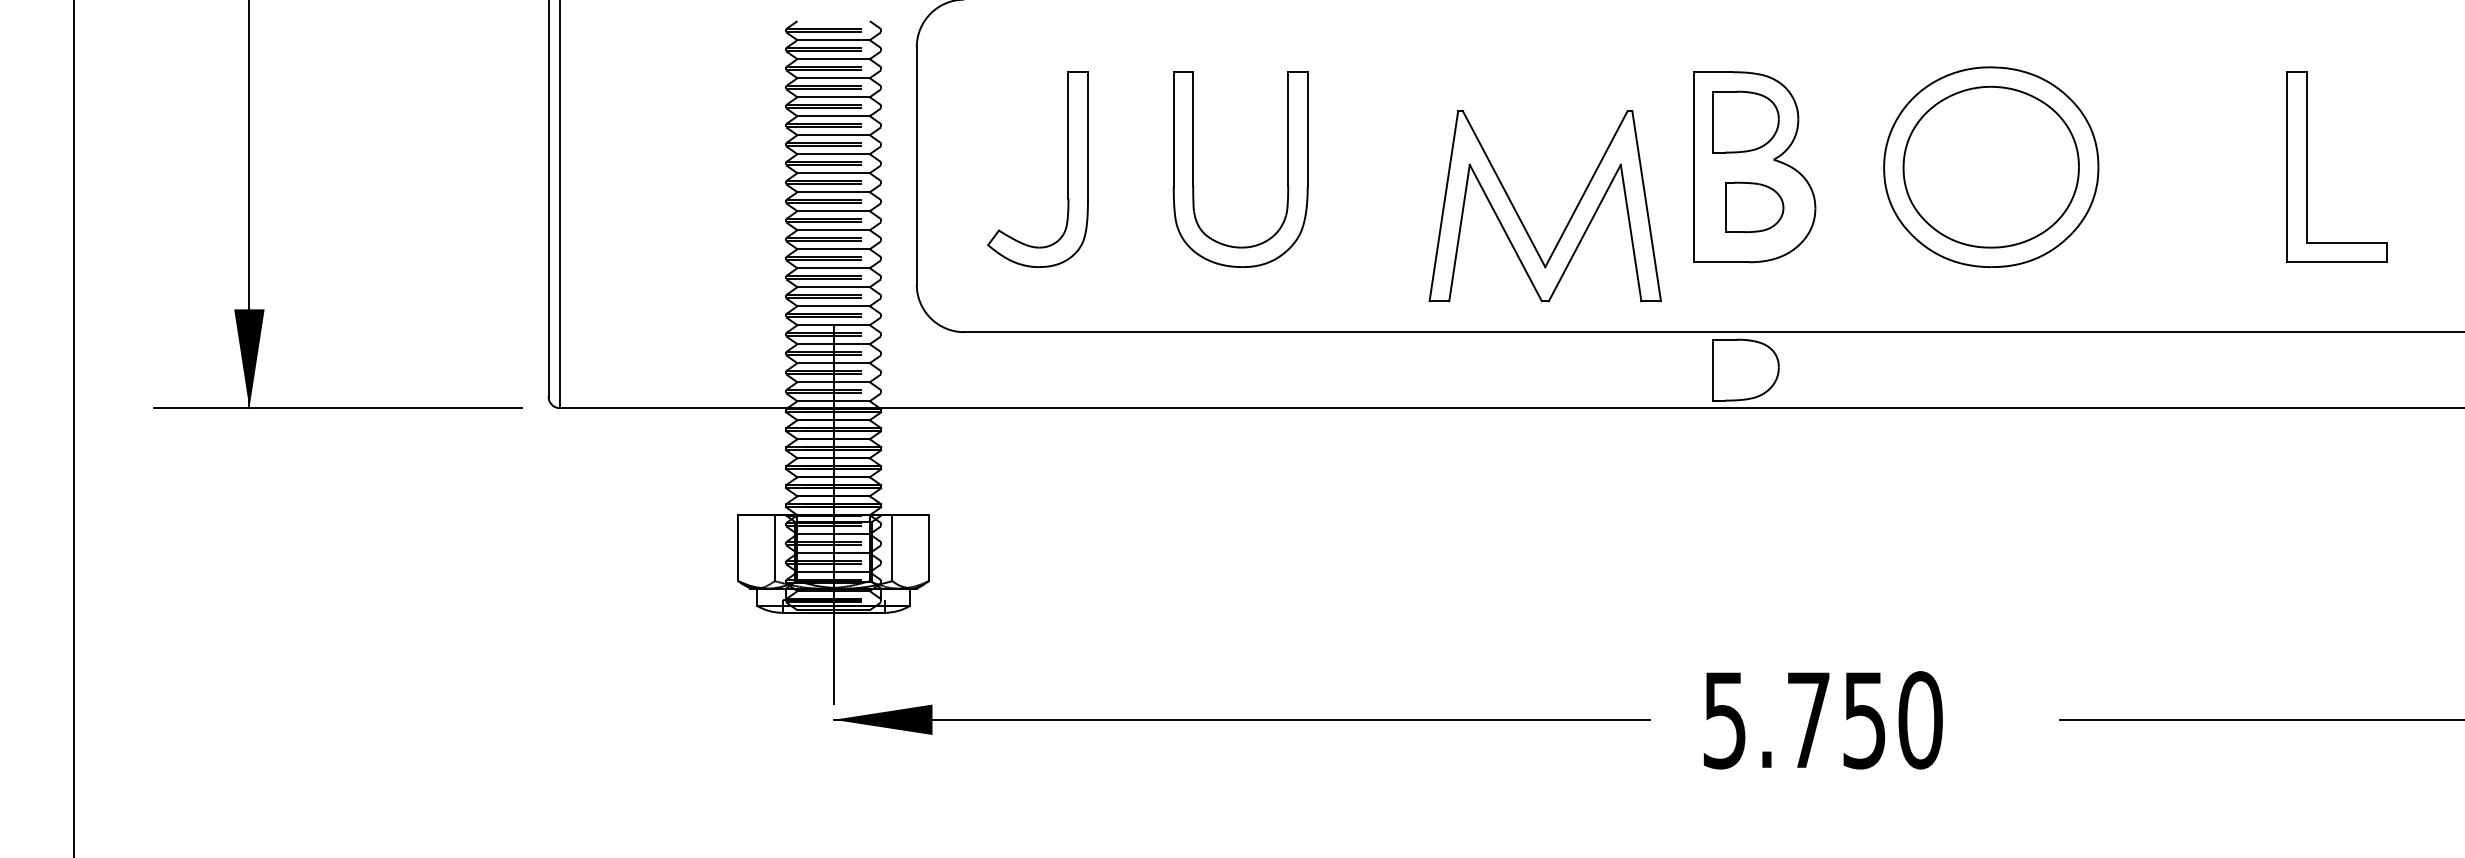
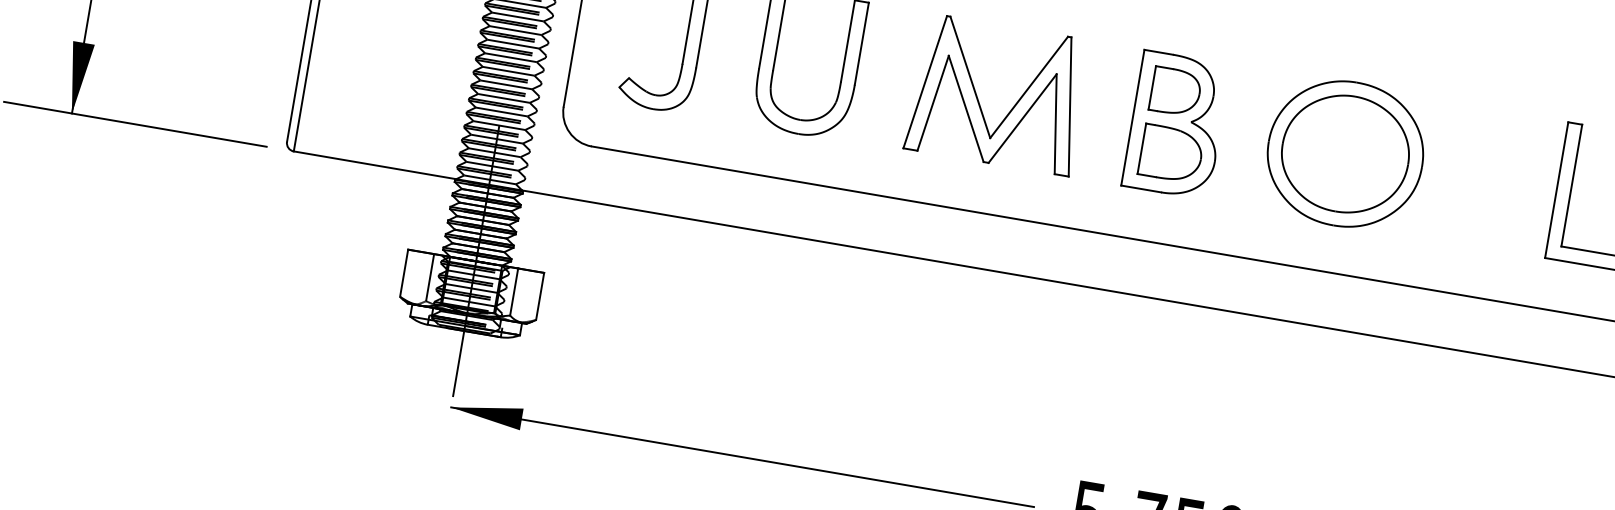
part: (1754, 207) -> (1171, 153), size x1.43
part: (1520, 217) -> (978, 99), moved
part: (1745, 369) -> (1145, 268), removed

